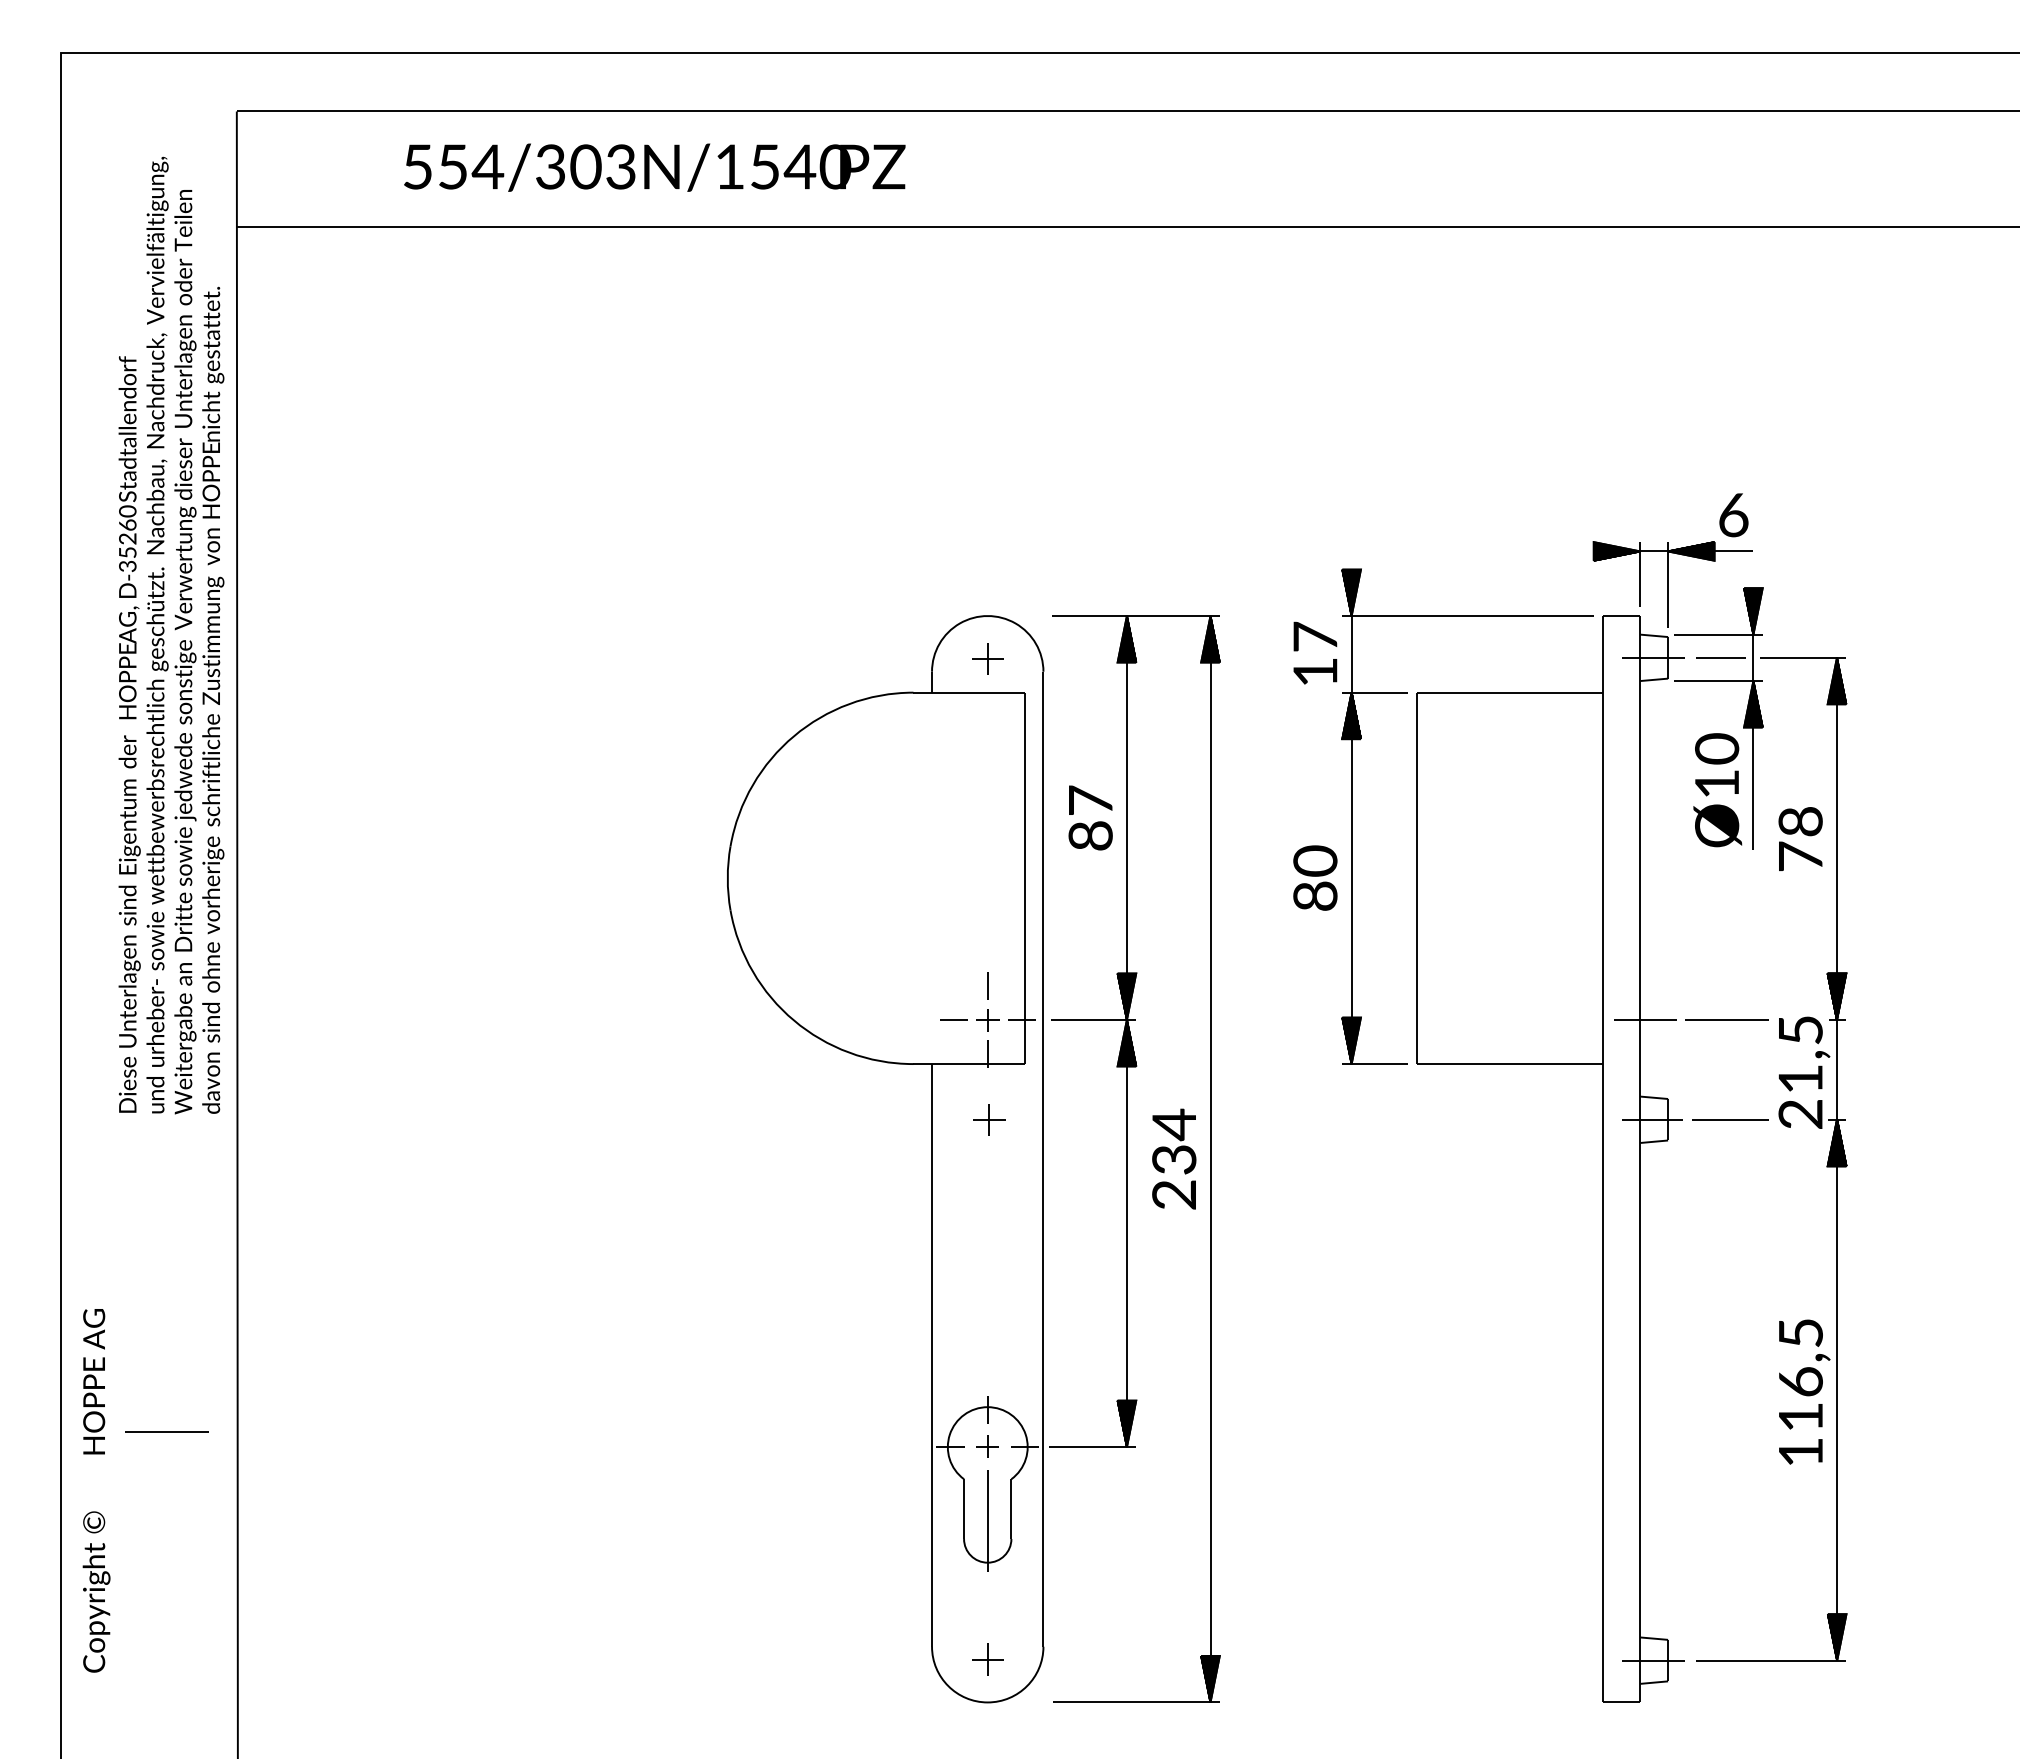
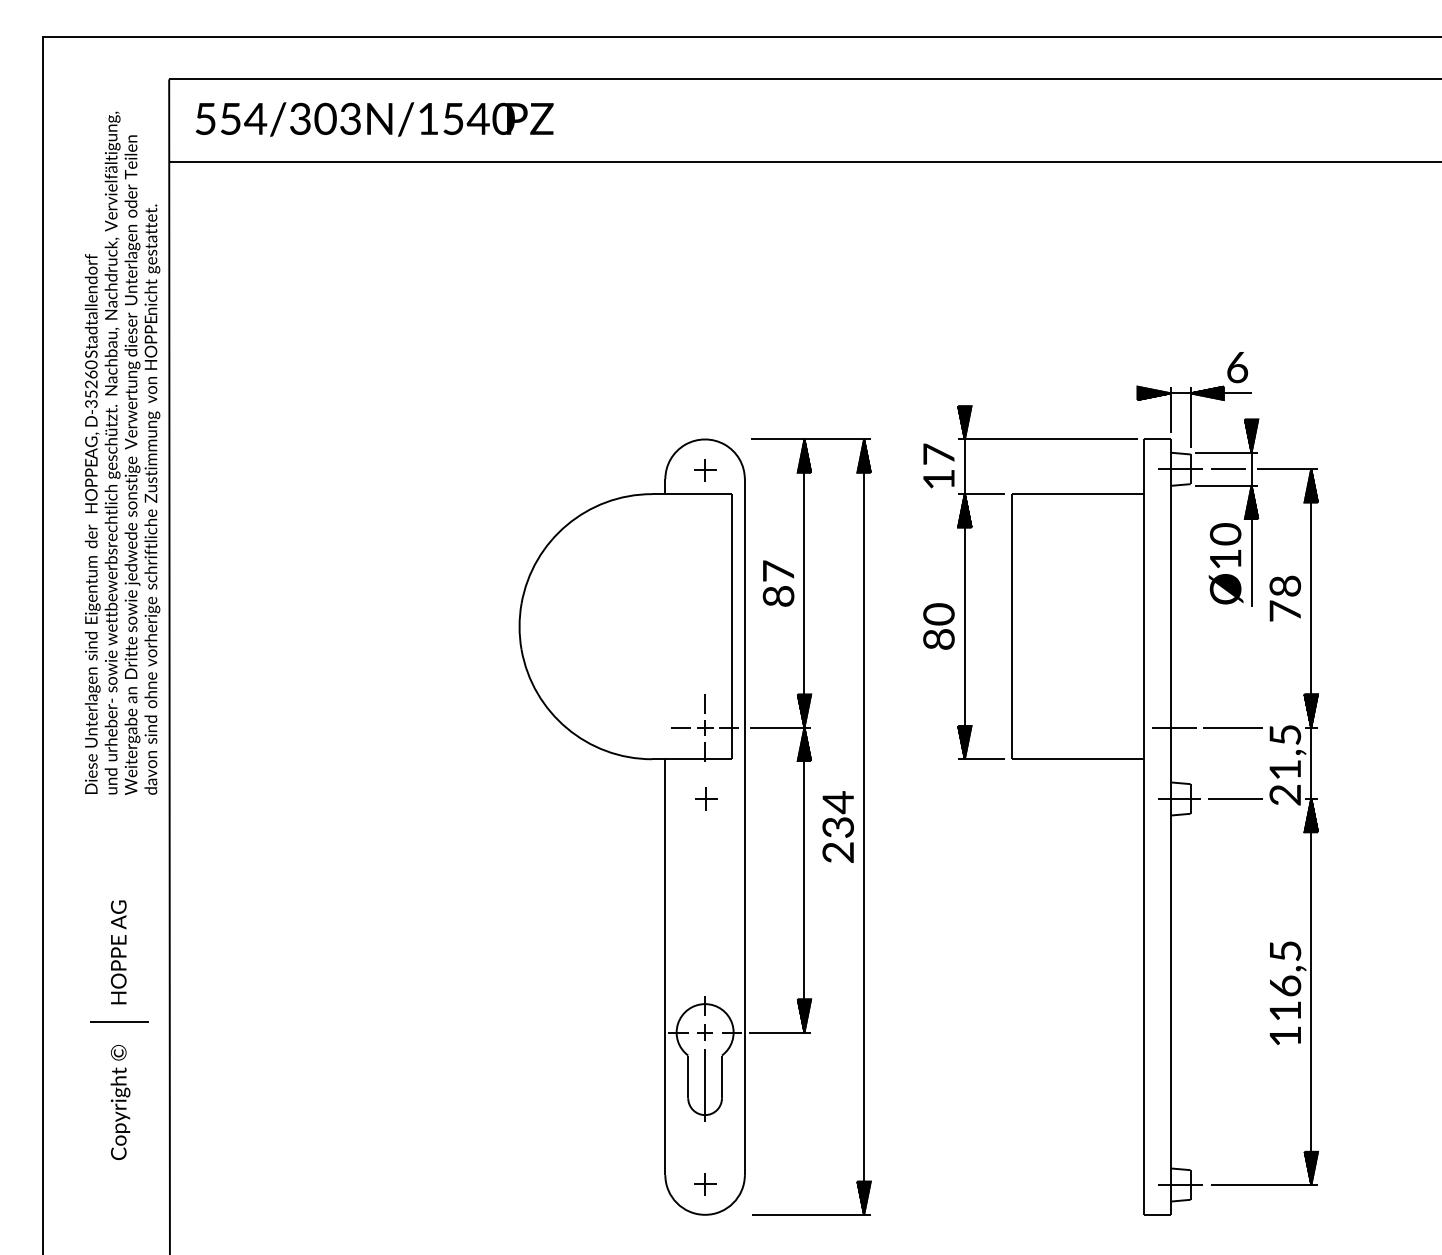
text: (654, 167) -> (374, 119), moved
text: (96, 1490) -> (120, 1030), moved

